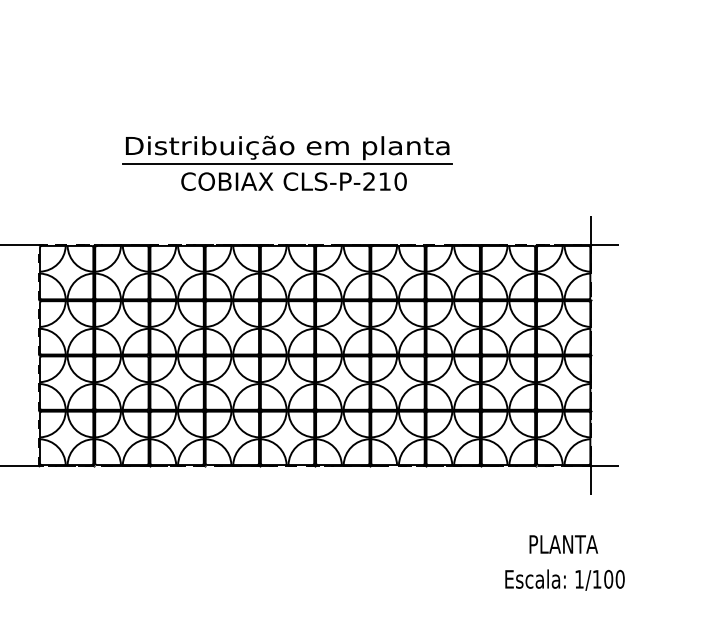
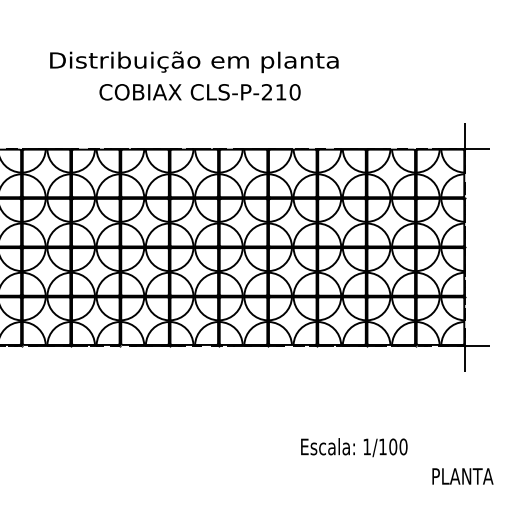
line: (287, 163) -> (194, 76), removed
text: (563, 544) -> (462, 476), moved
text: (564, 579) -> (353, 447), moved

